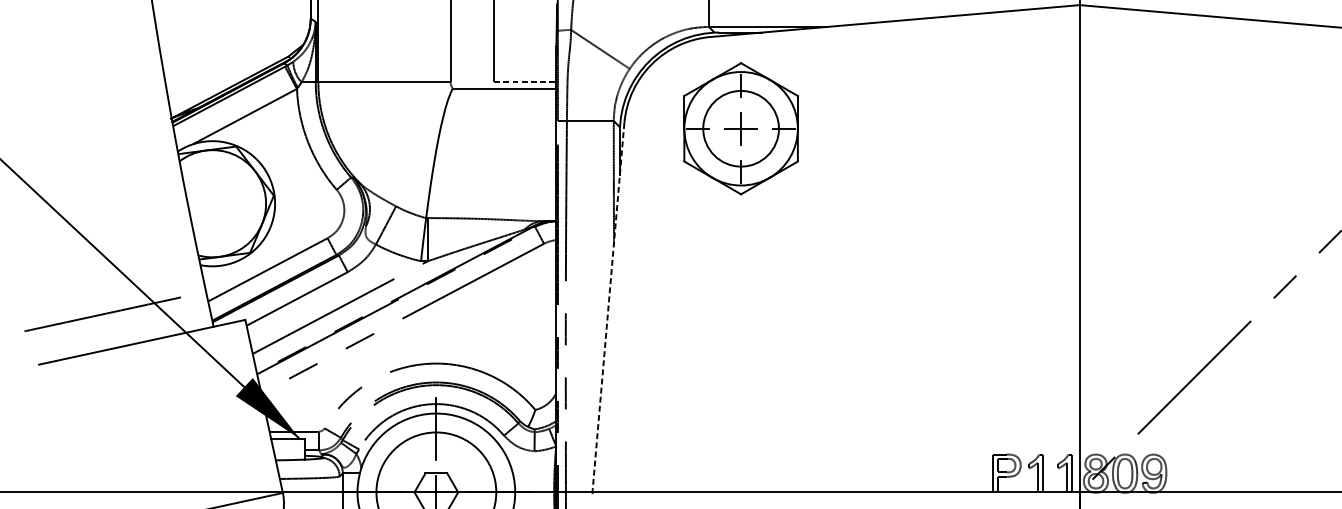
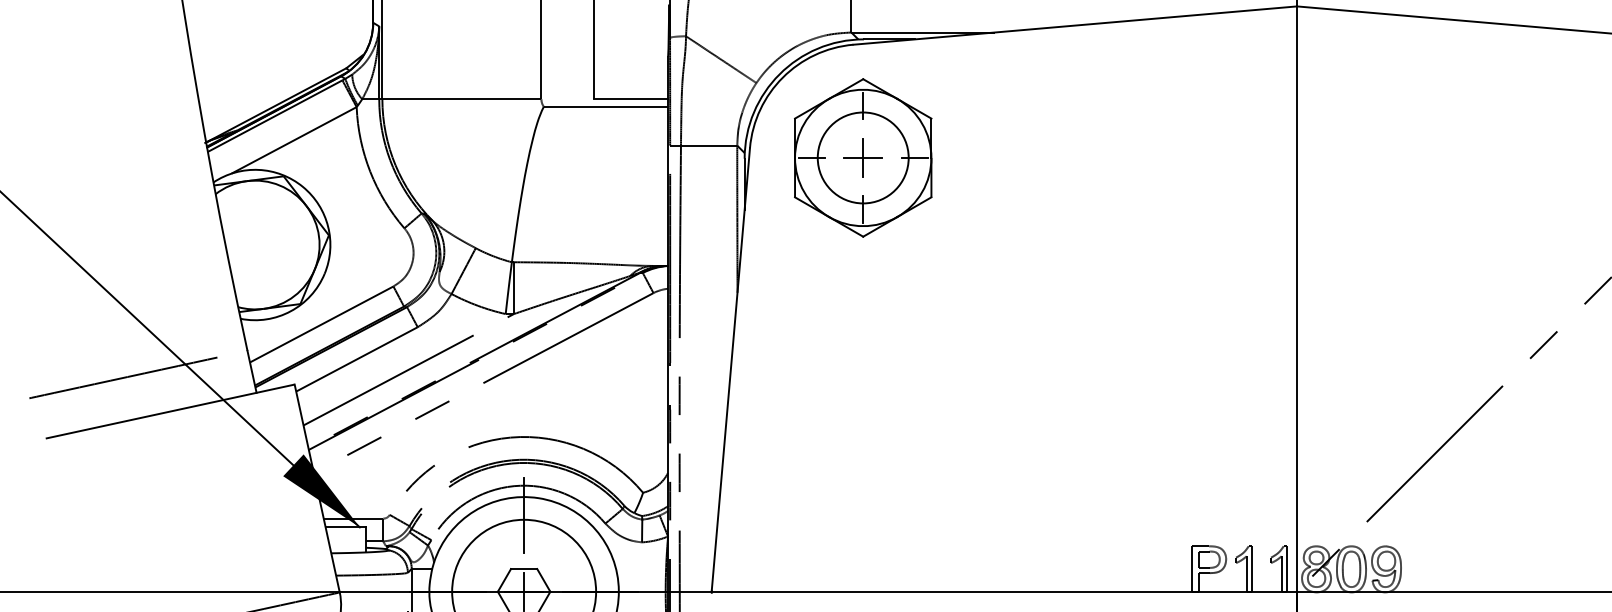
line: (525, 82) -> (631, 99), dashed -> solid
part: (741, 128) -> (863, 157), moved
line: (608, 307) -> (730, 369), dashed -> solid

